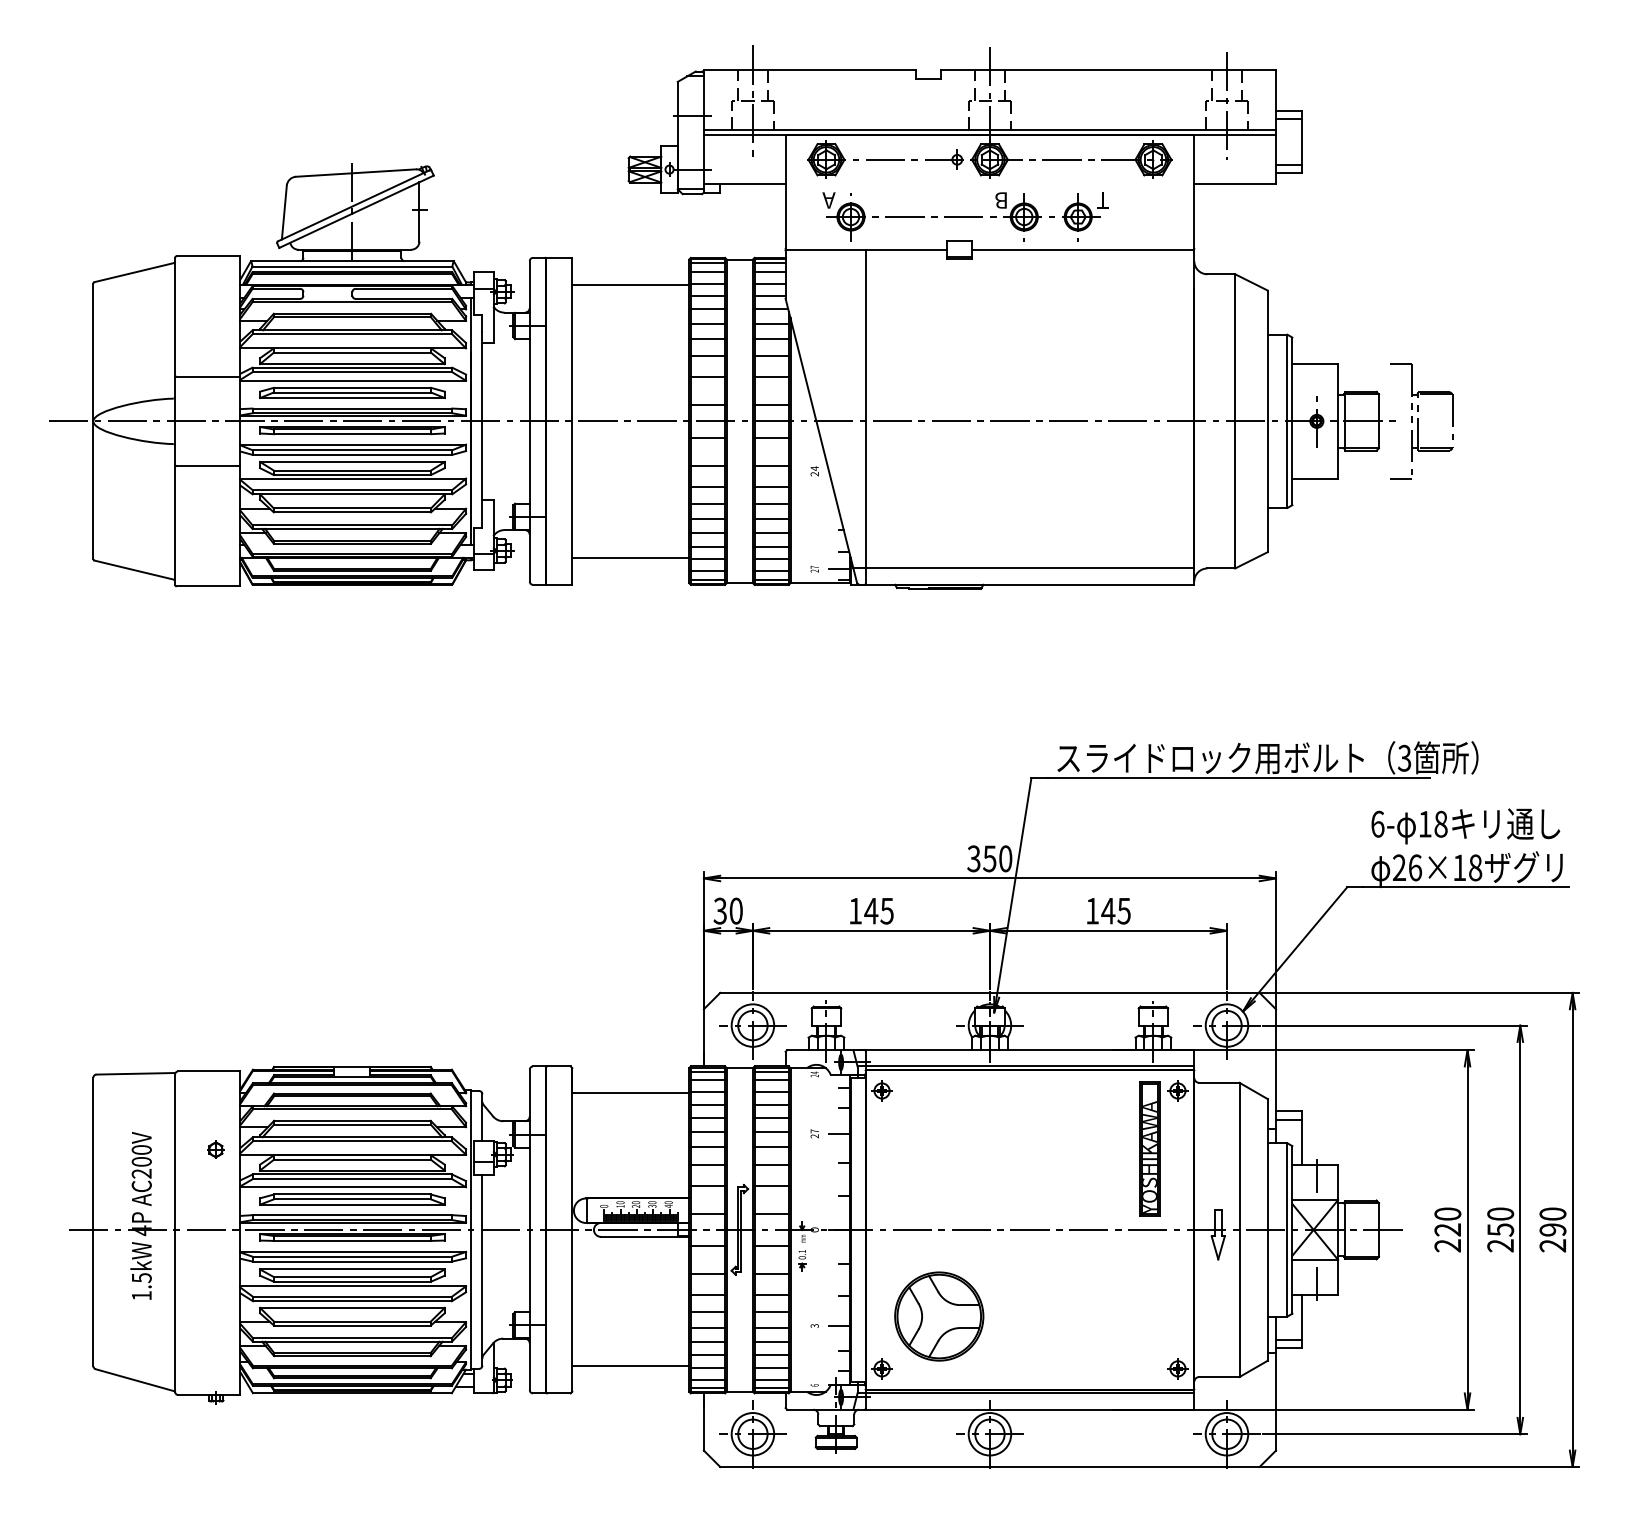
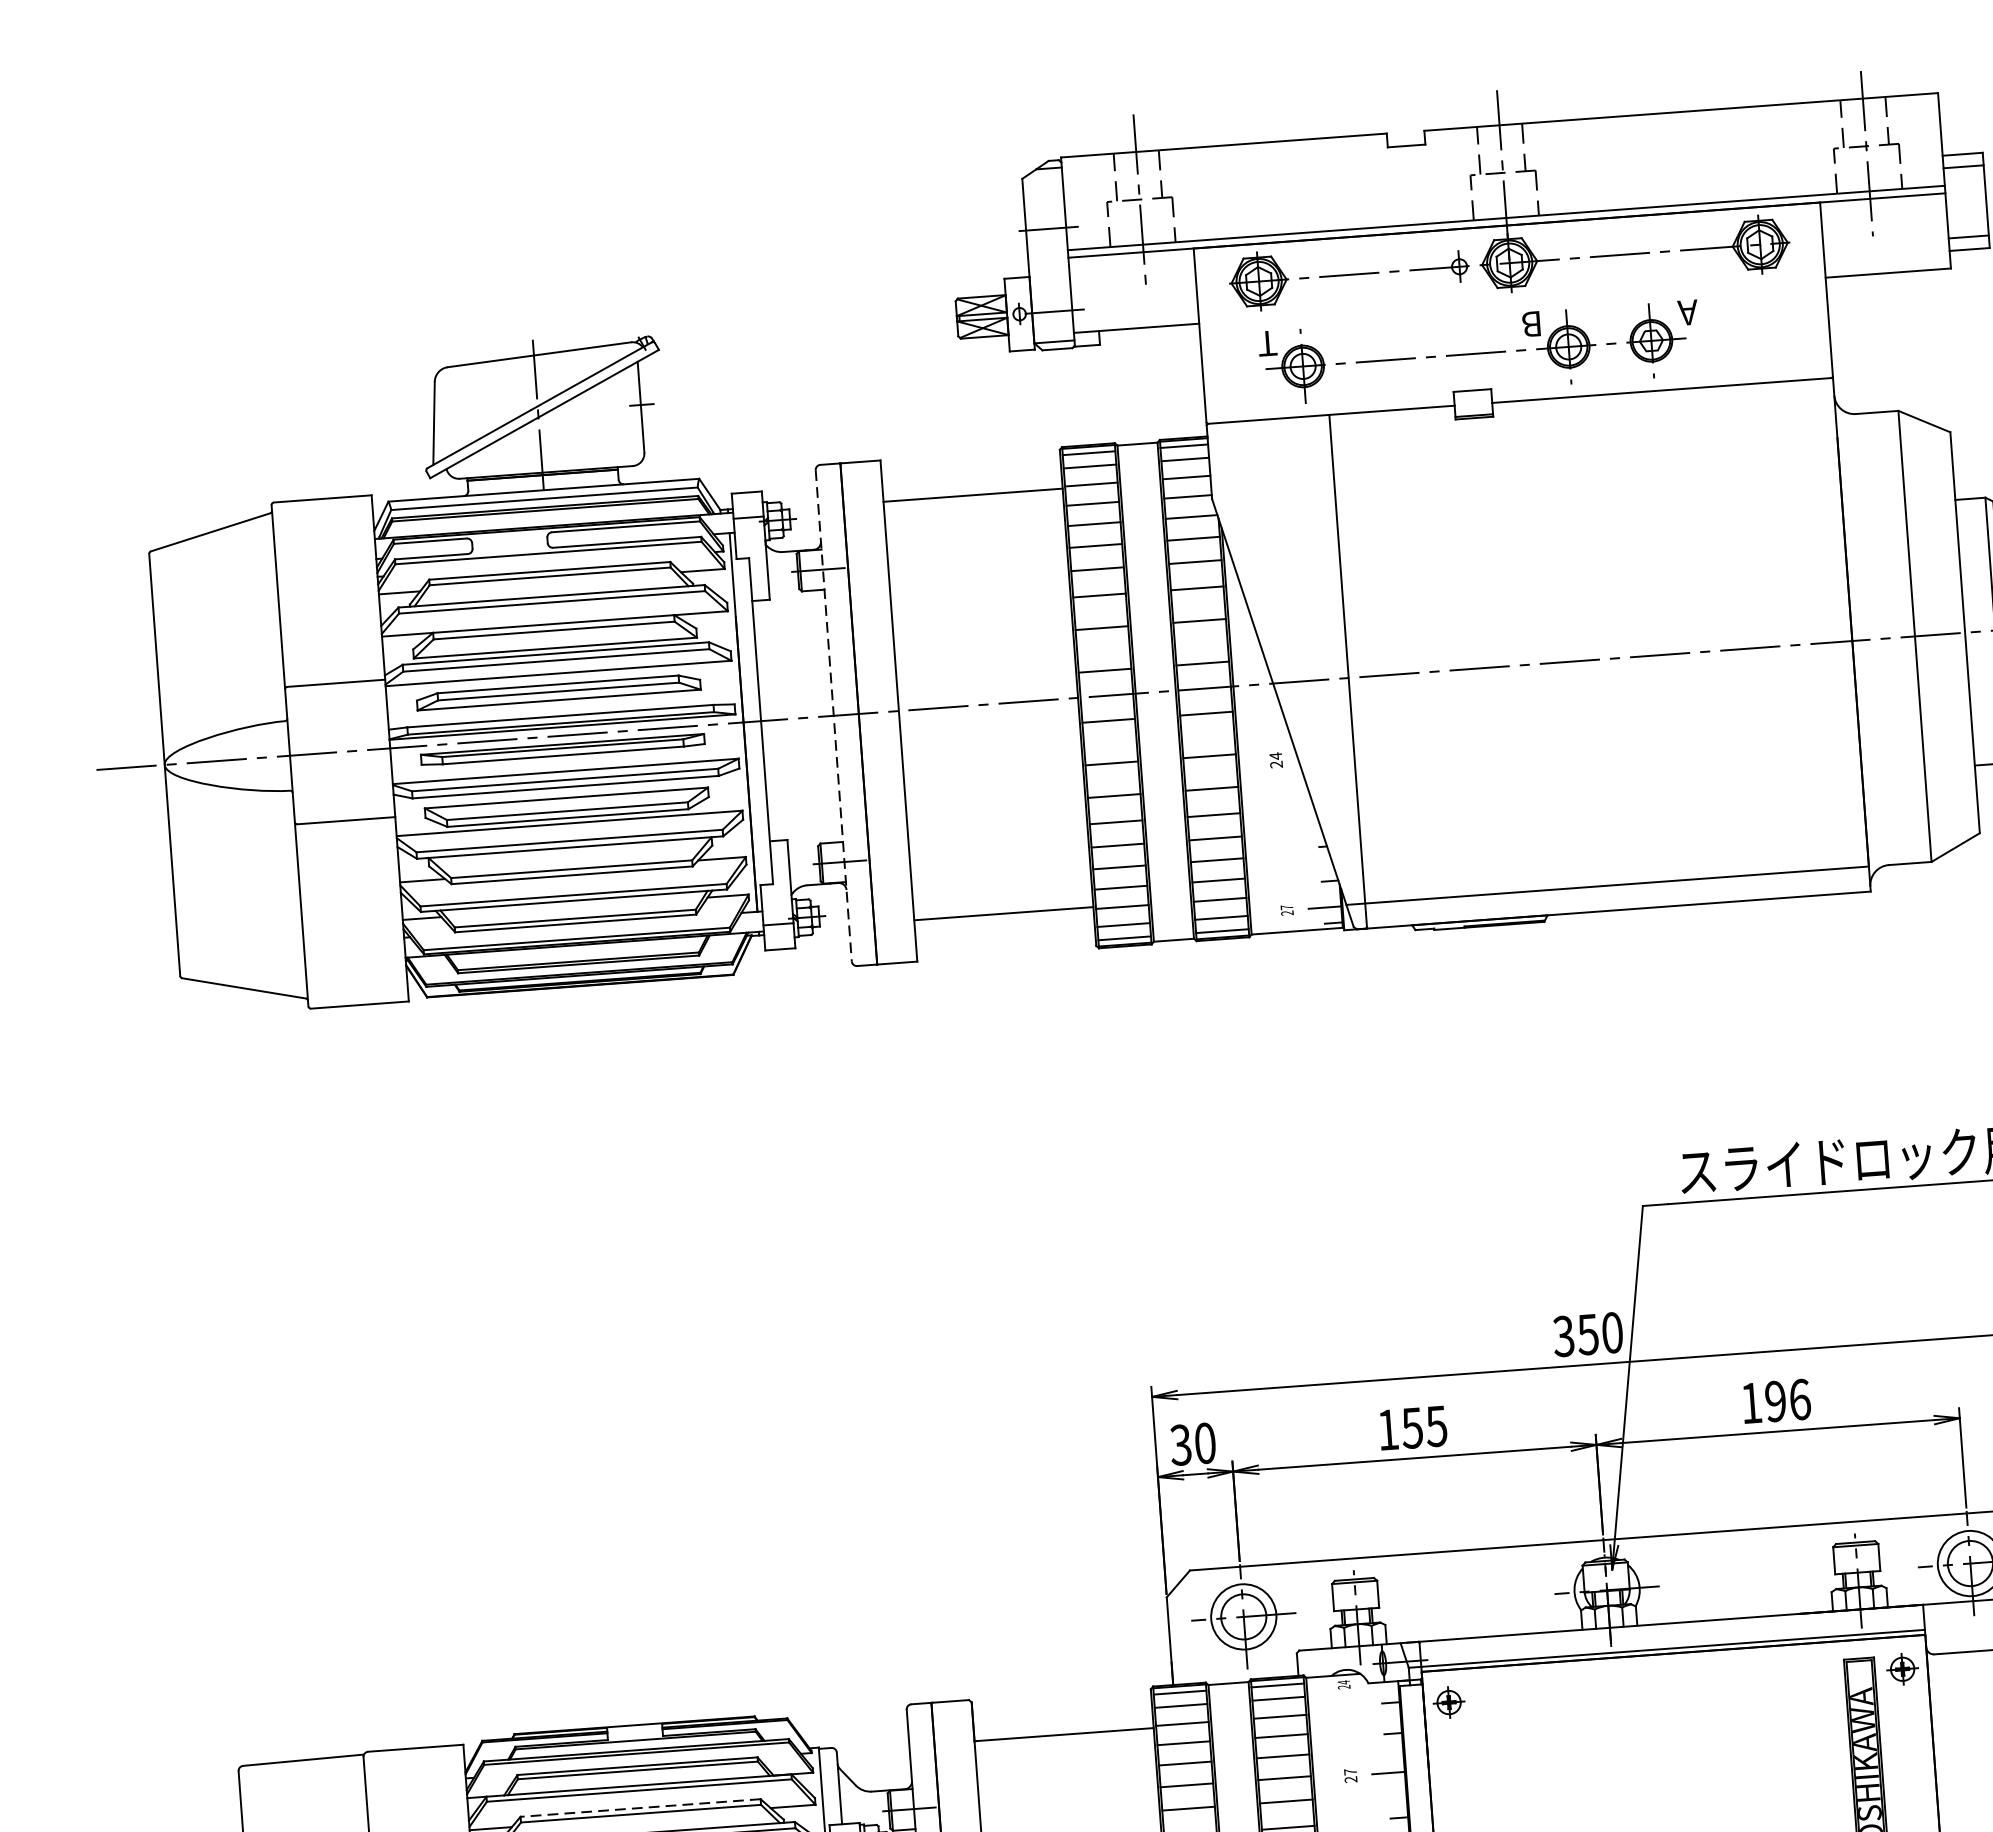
text: (828, 200) -> (1266, 343), A -> T
text: (1102, 200) -> (1686, 312), T -> A
line: (529, 421) -> (833, 716), solid -> dashed
text: (1115, 910) -> (1786, 1399), 145 -> 196
text: (871, 911) -> (1412, 1428), 145 -> 155
line: (351, 1120) -> (639, 1807), solid -> dashed

